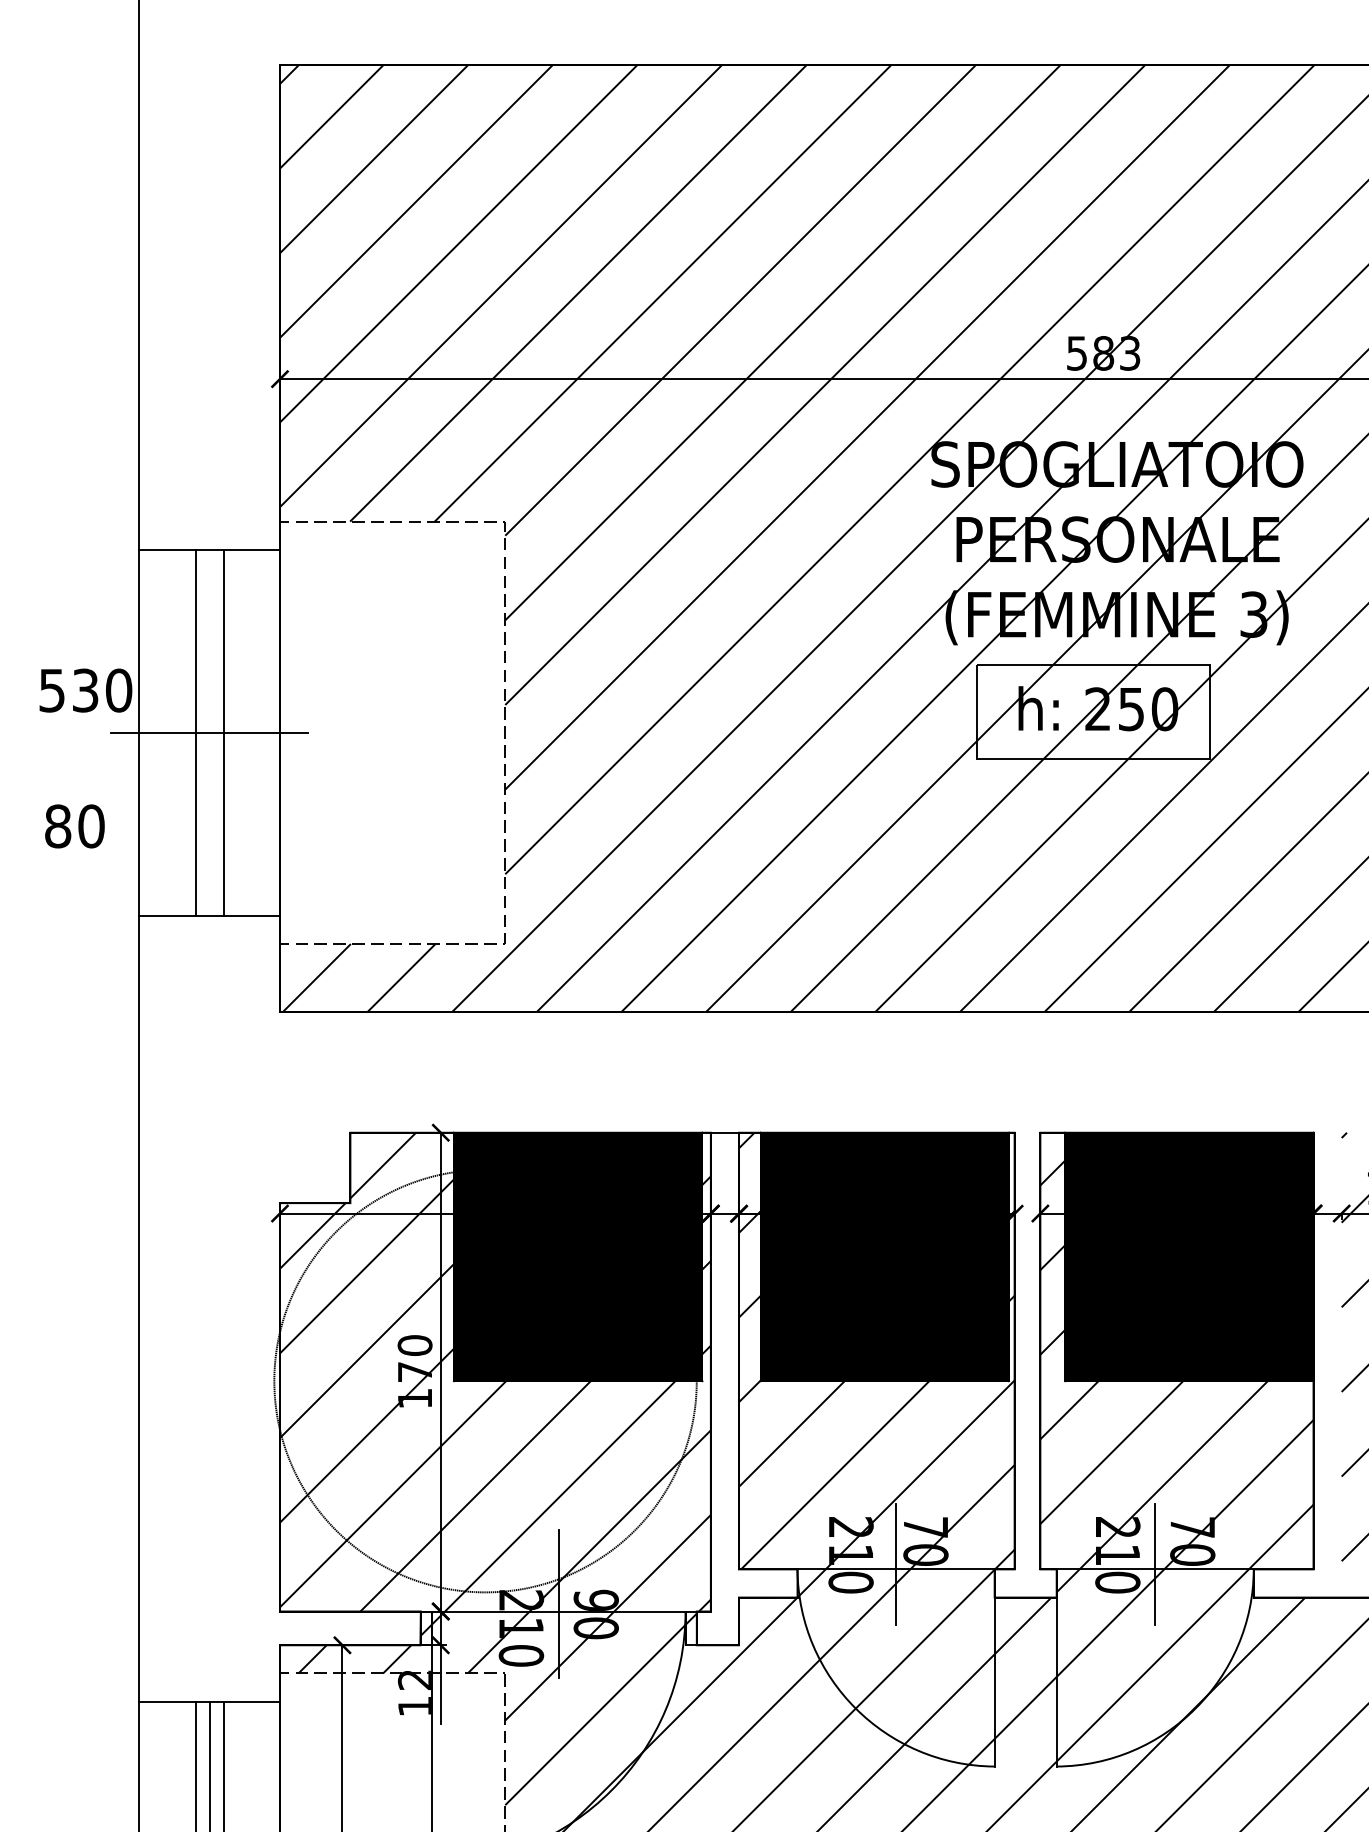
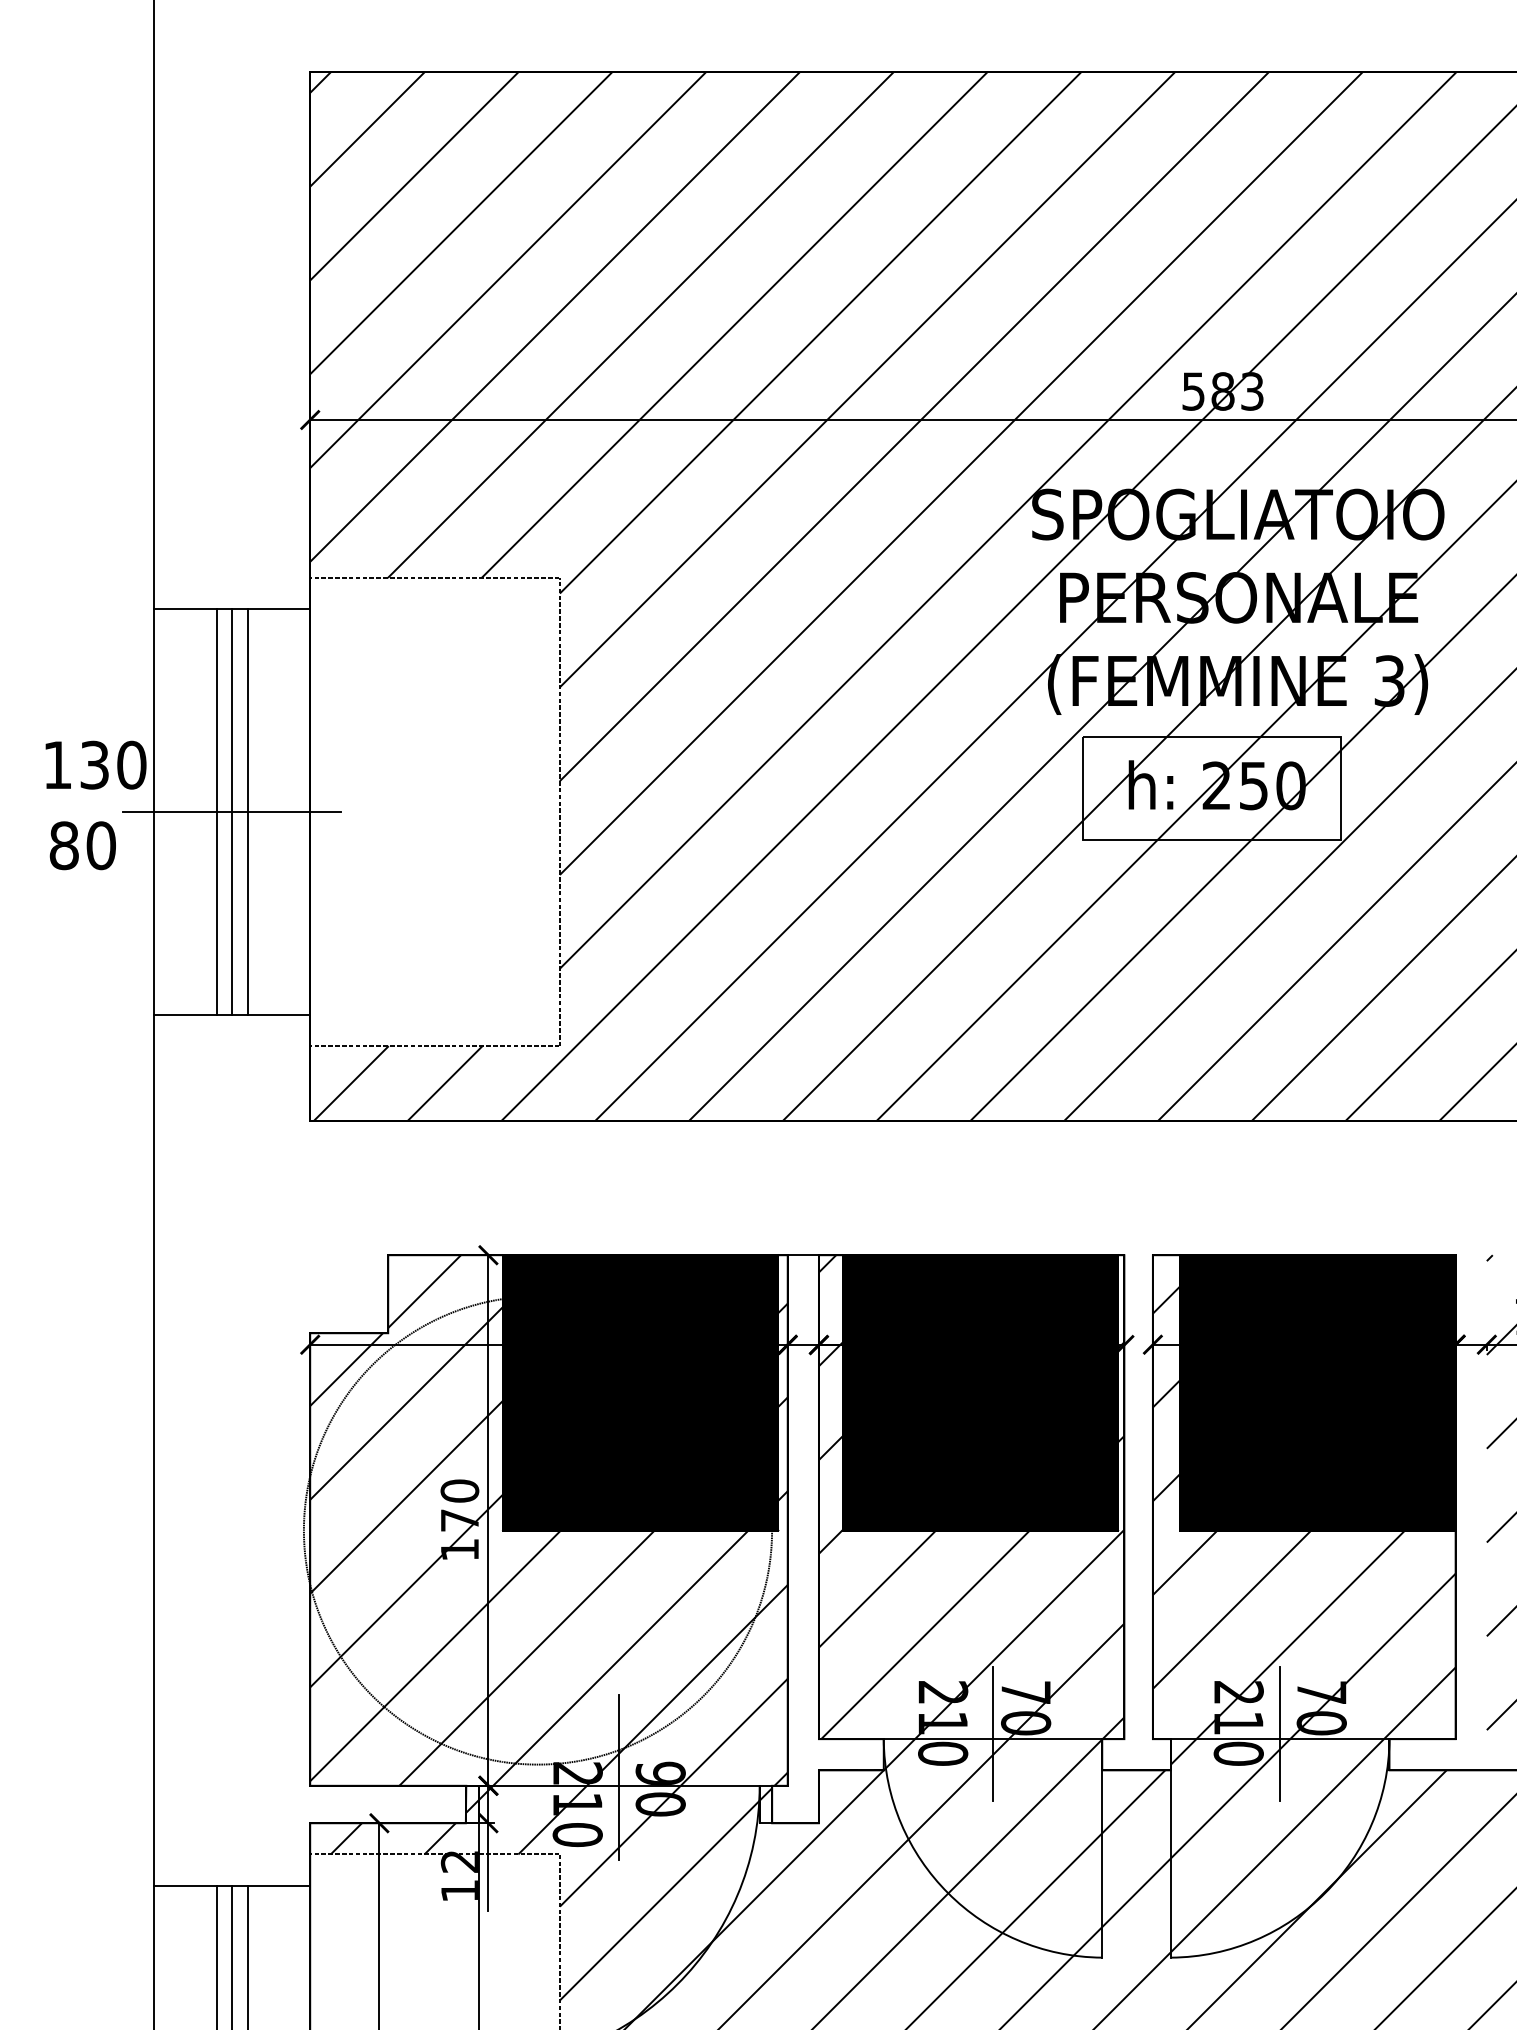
text: (51, 690) -> (57, 765), 530 -> 130
line: (209, 732) -> (232, 811), added
text: (74, 826) -> (82, 845), moved

